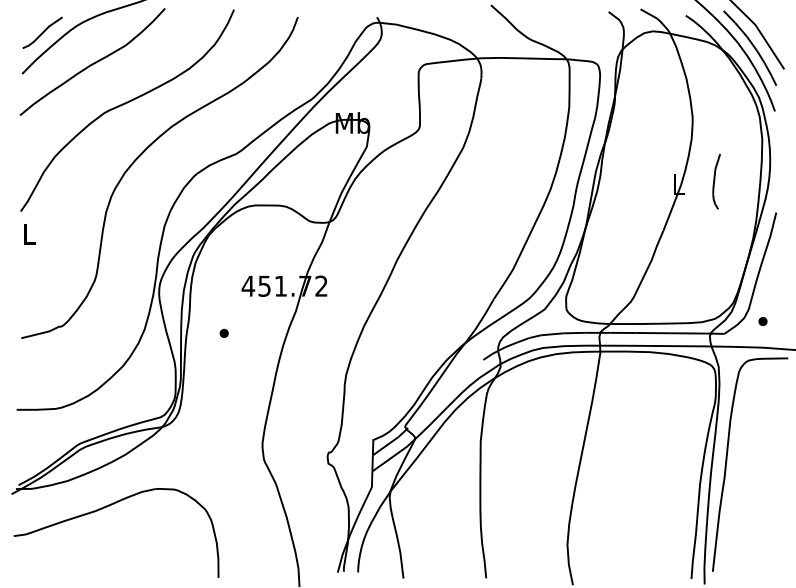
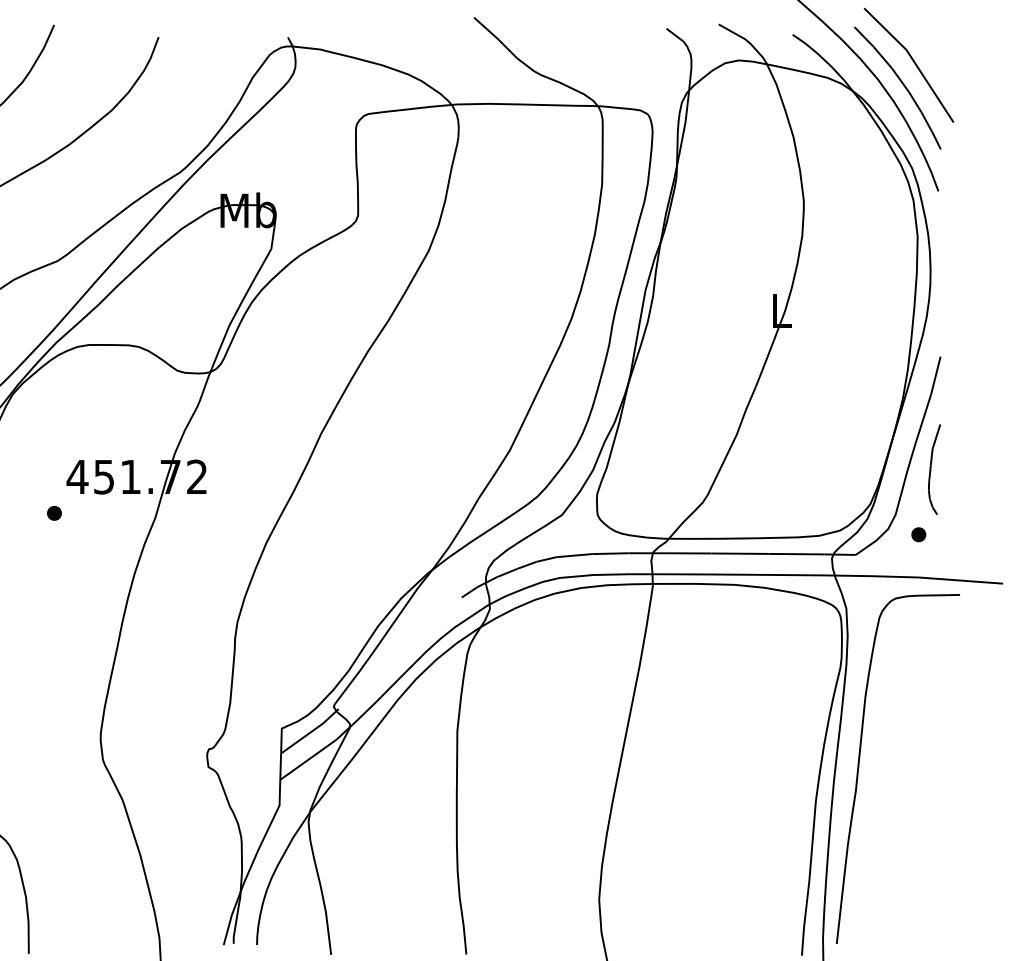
curve: (715, 180) -> (932, 467), moved
part: (223, 333) -> (53, 513), moved

